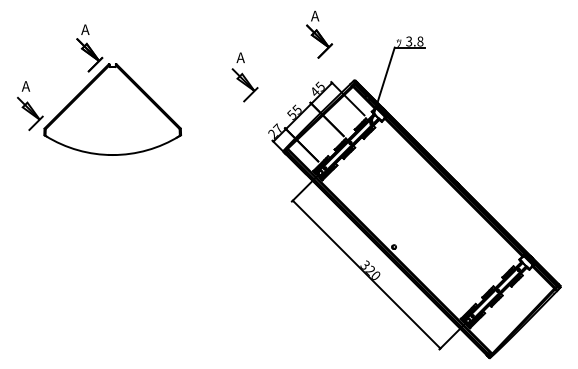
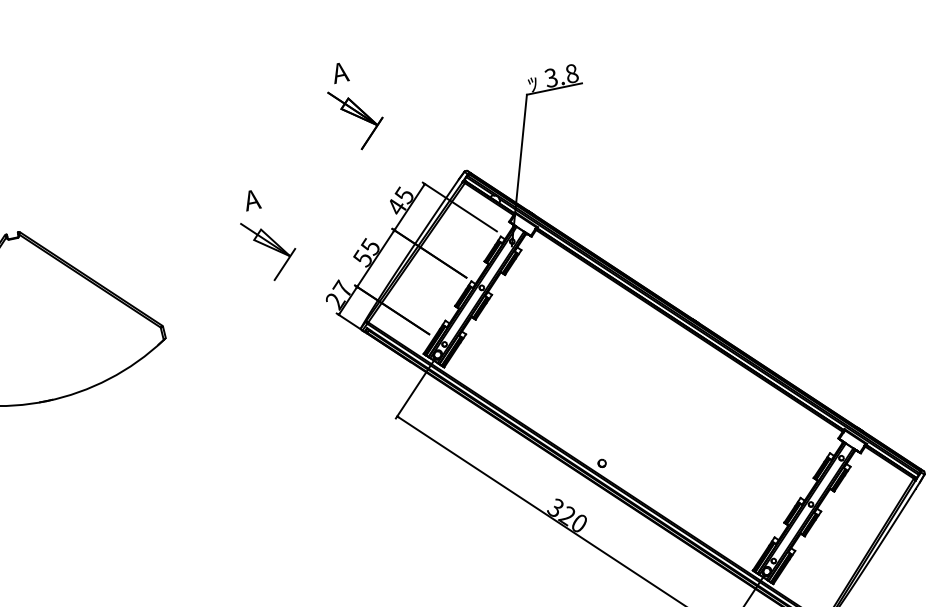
part: (319, 34) -> (355, 105), moved
part: (244, 77) -> (266, 235), moved

